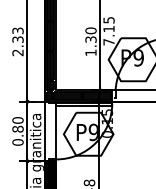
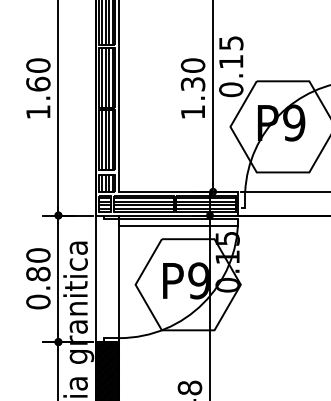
text: (17, 41) -> (37, 88), 2.33 -> 1.60
text: (108, 41) -> (230, 88), 7.15 -> 0.15

